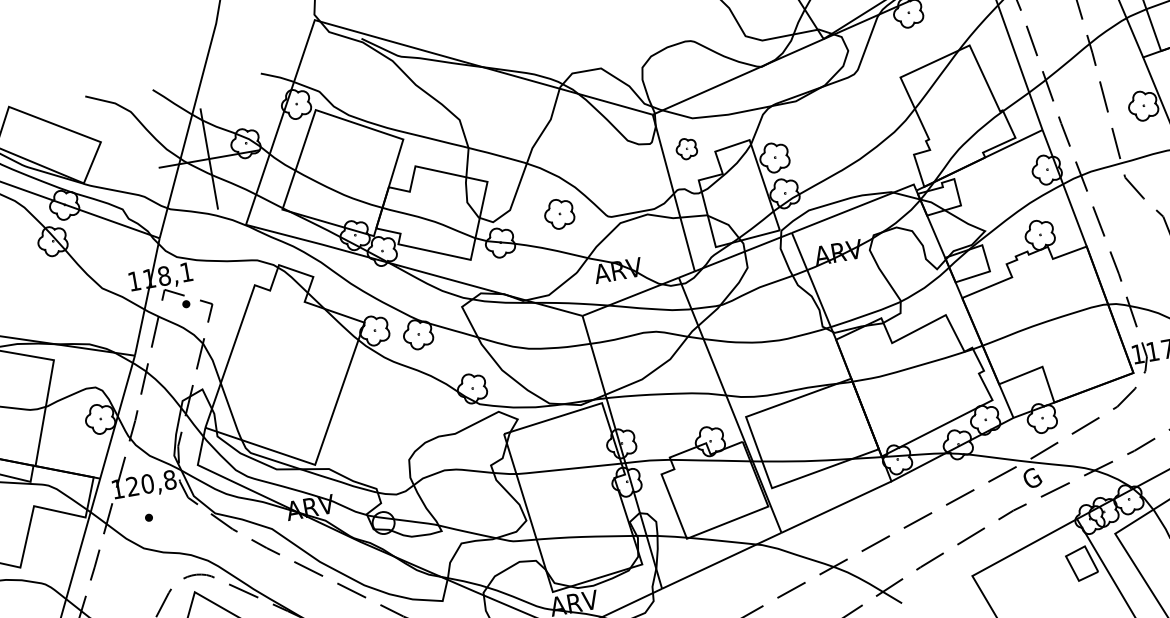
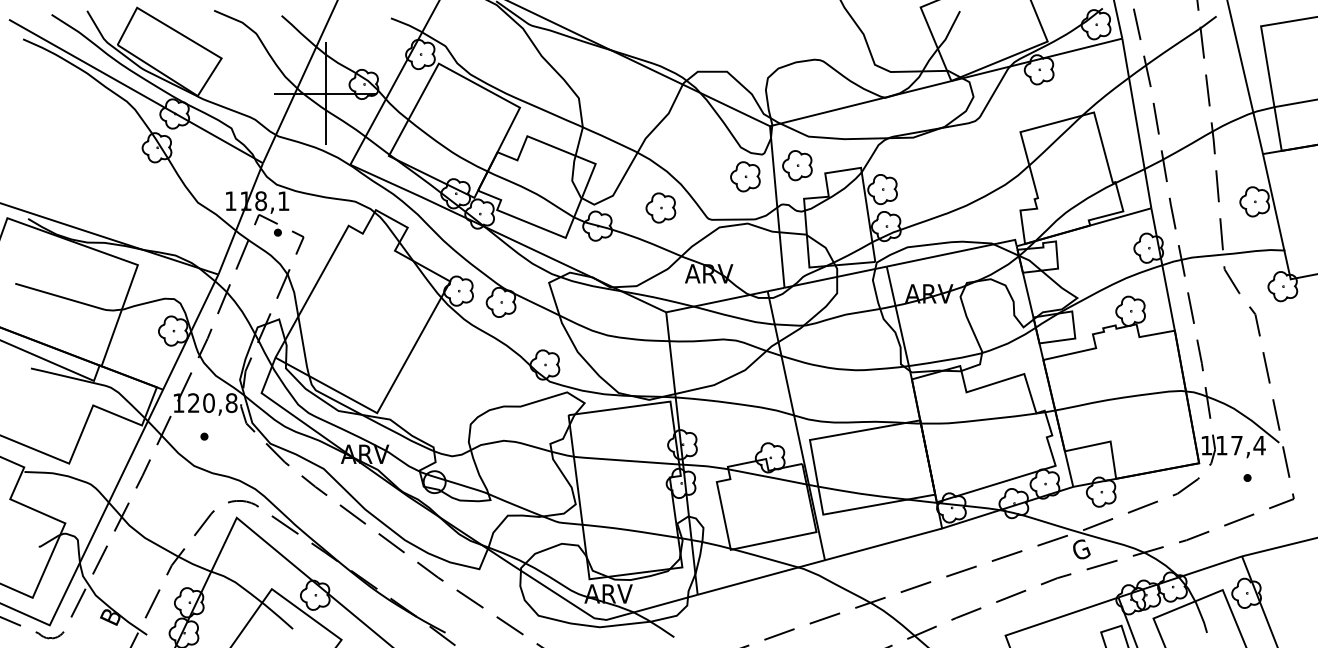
part: (686, 148) -> (797, 165), size x1.43
part: (637, 168) -> (745, 176), added

